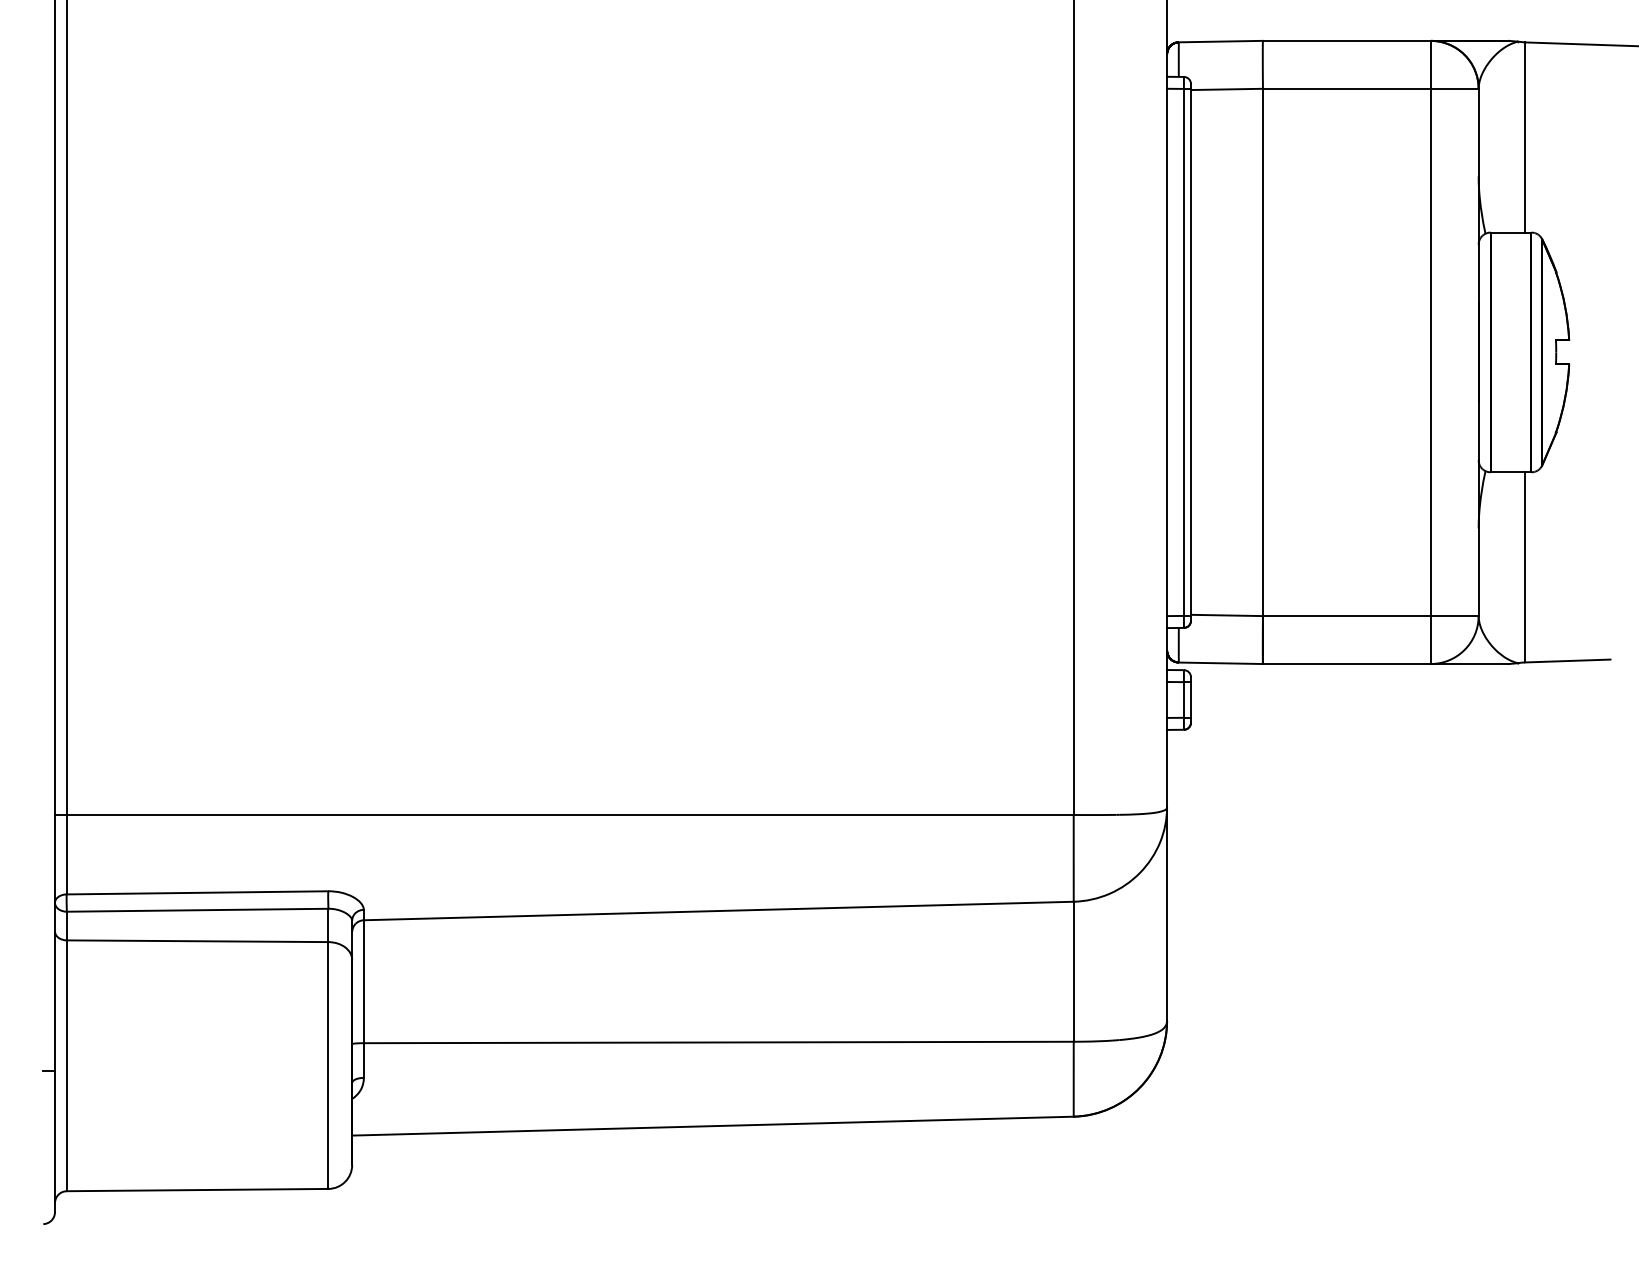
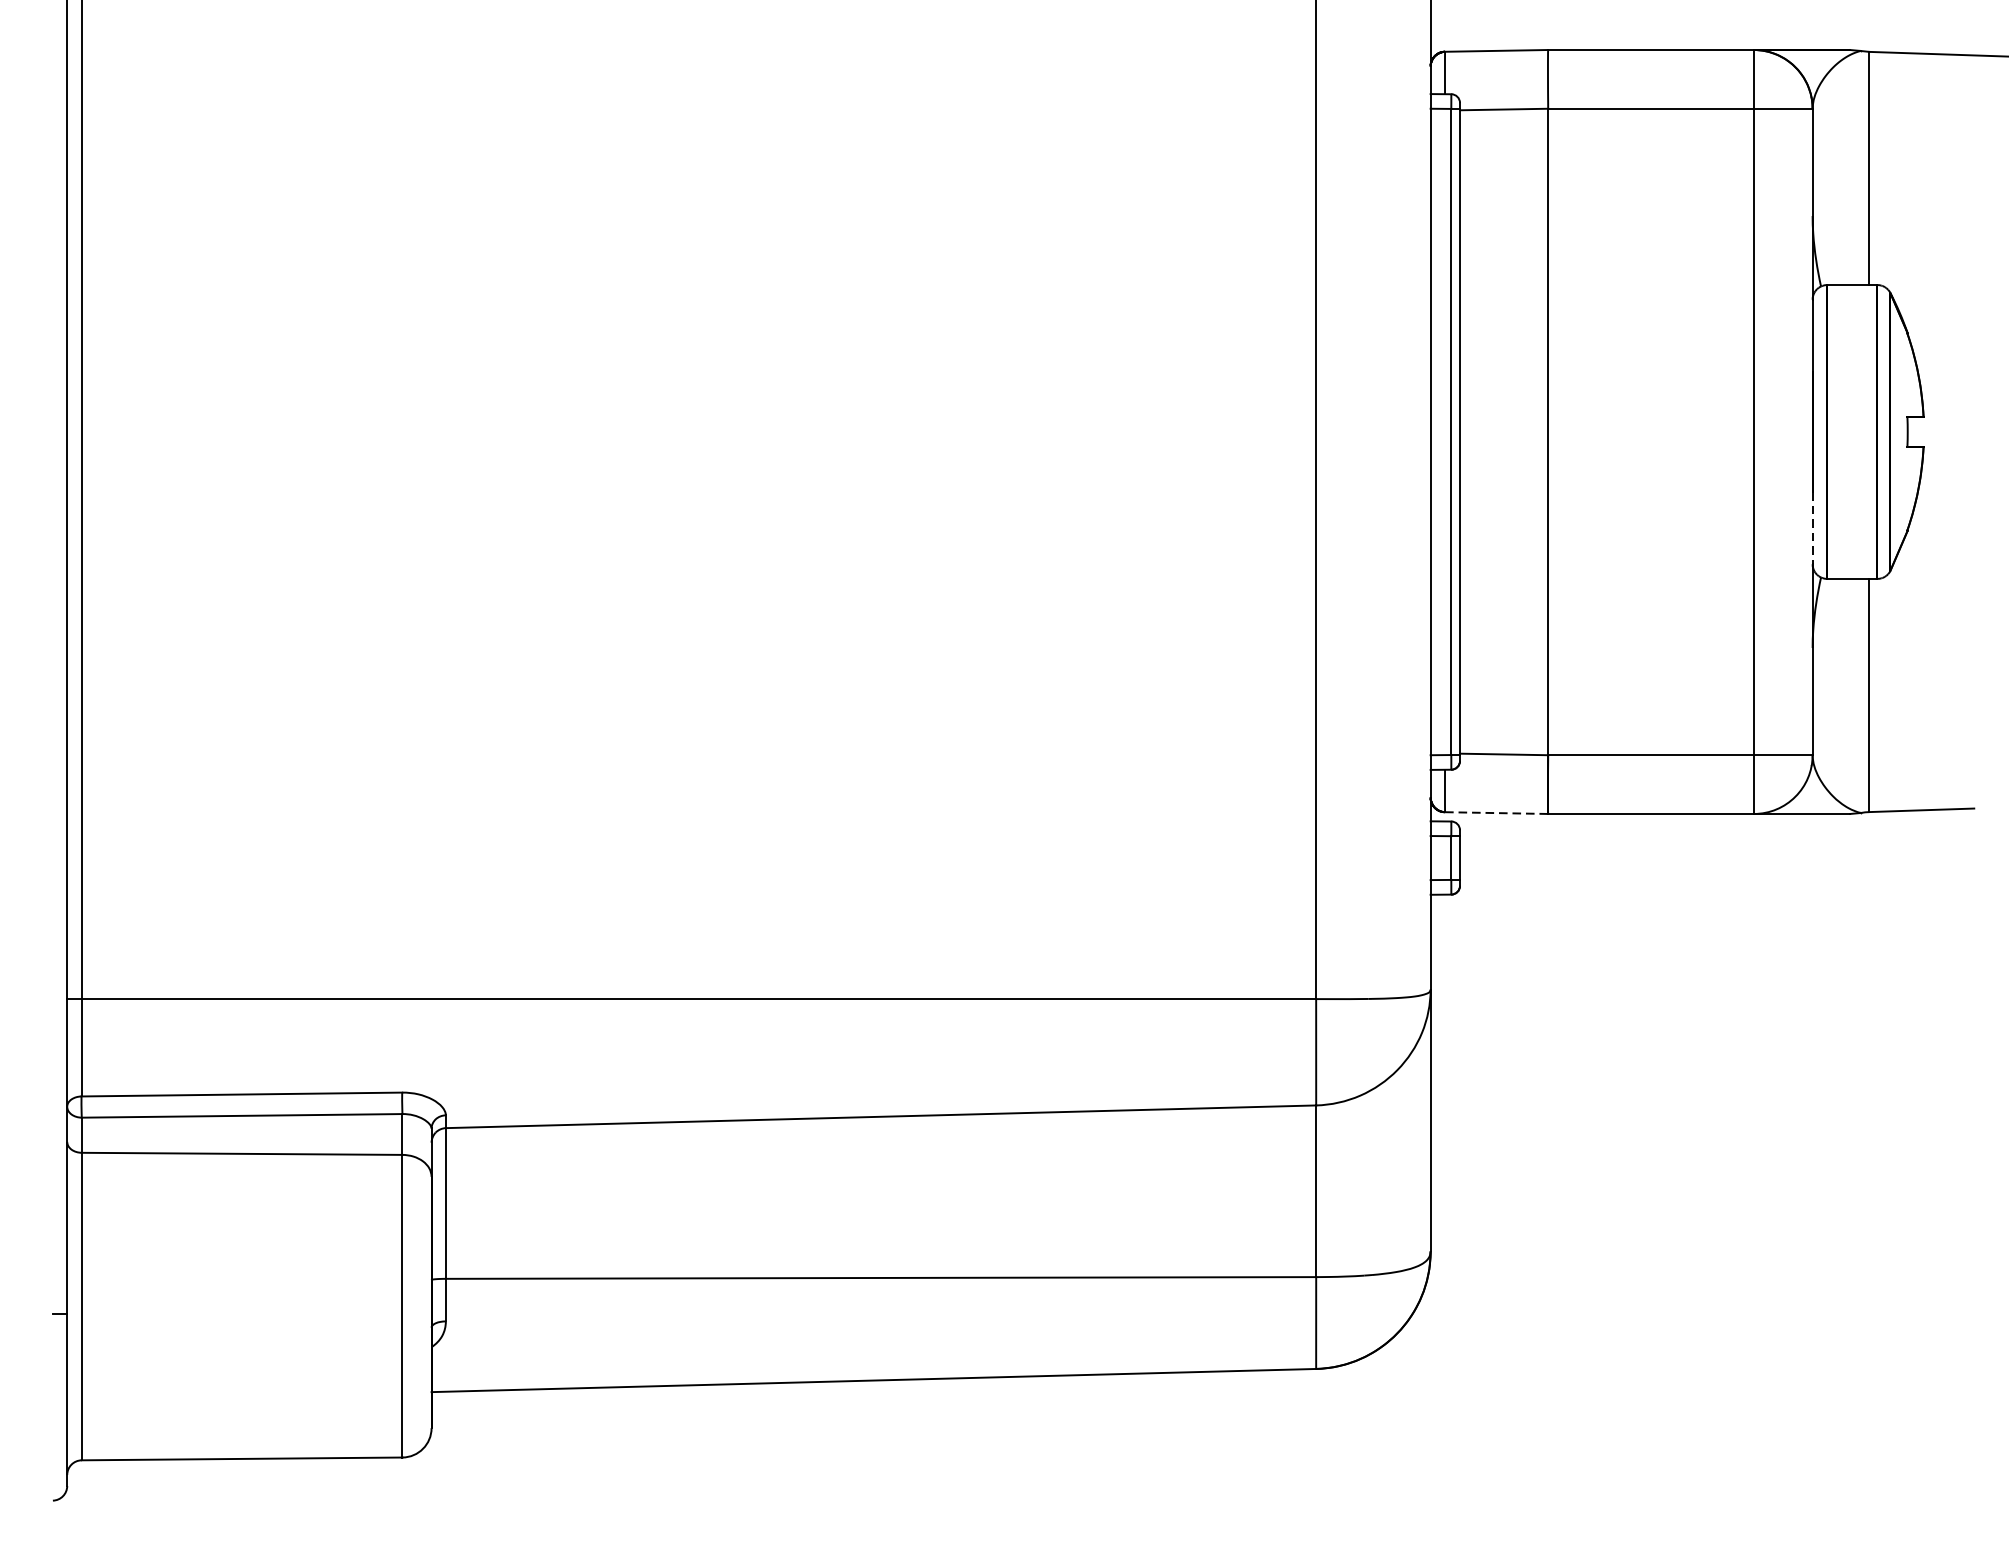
line: (1478, 431) -> (1812, 528), solid -> dashed
line: (1221, 663) -> (1497, 813), solid -> dashed

